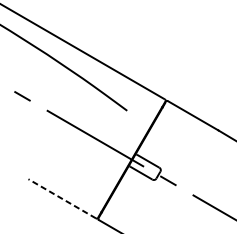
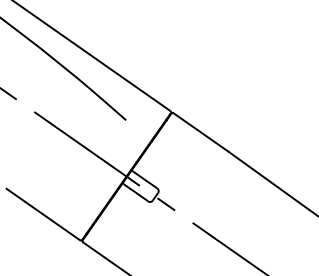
line: (62, 198) -> (43, 214), dashed -> solid

